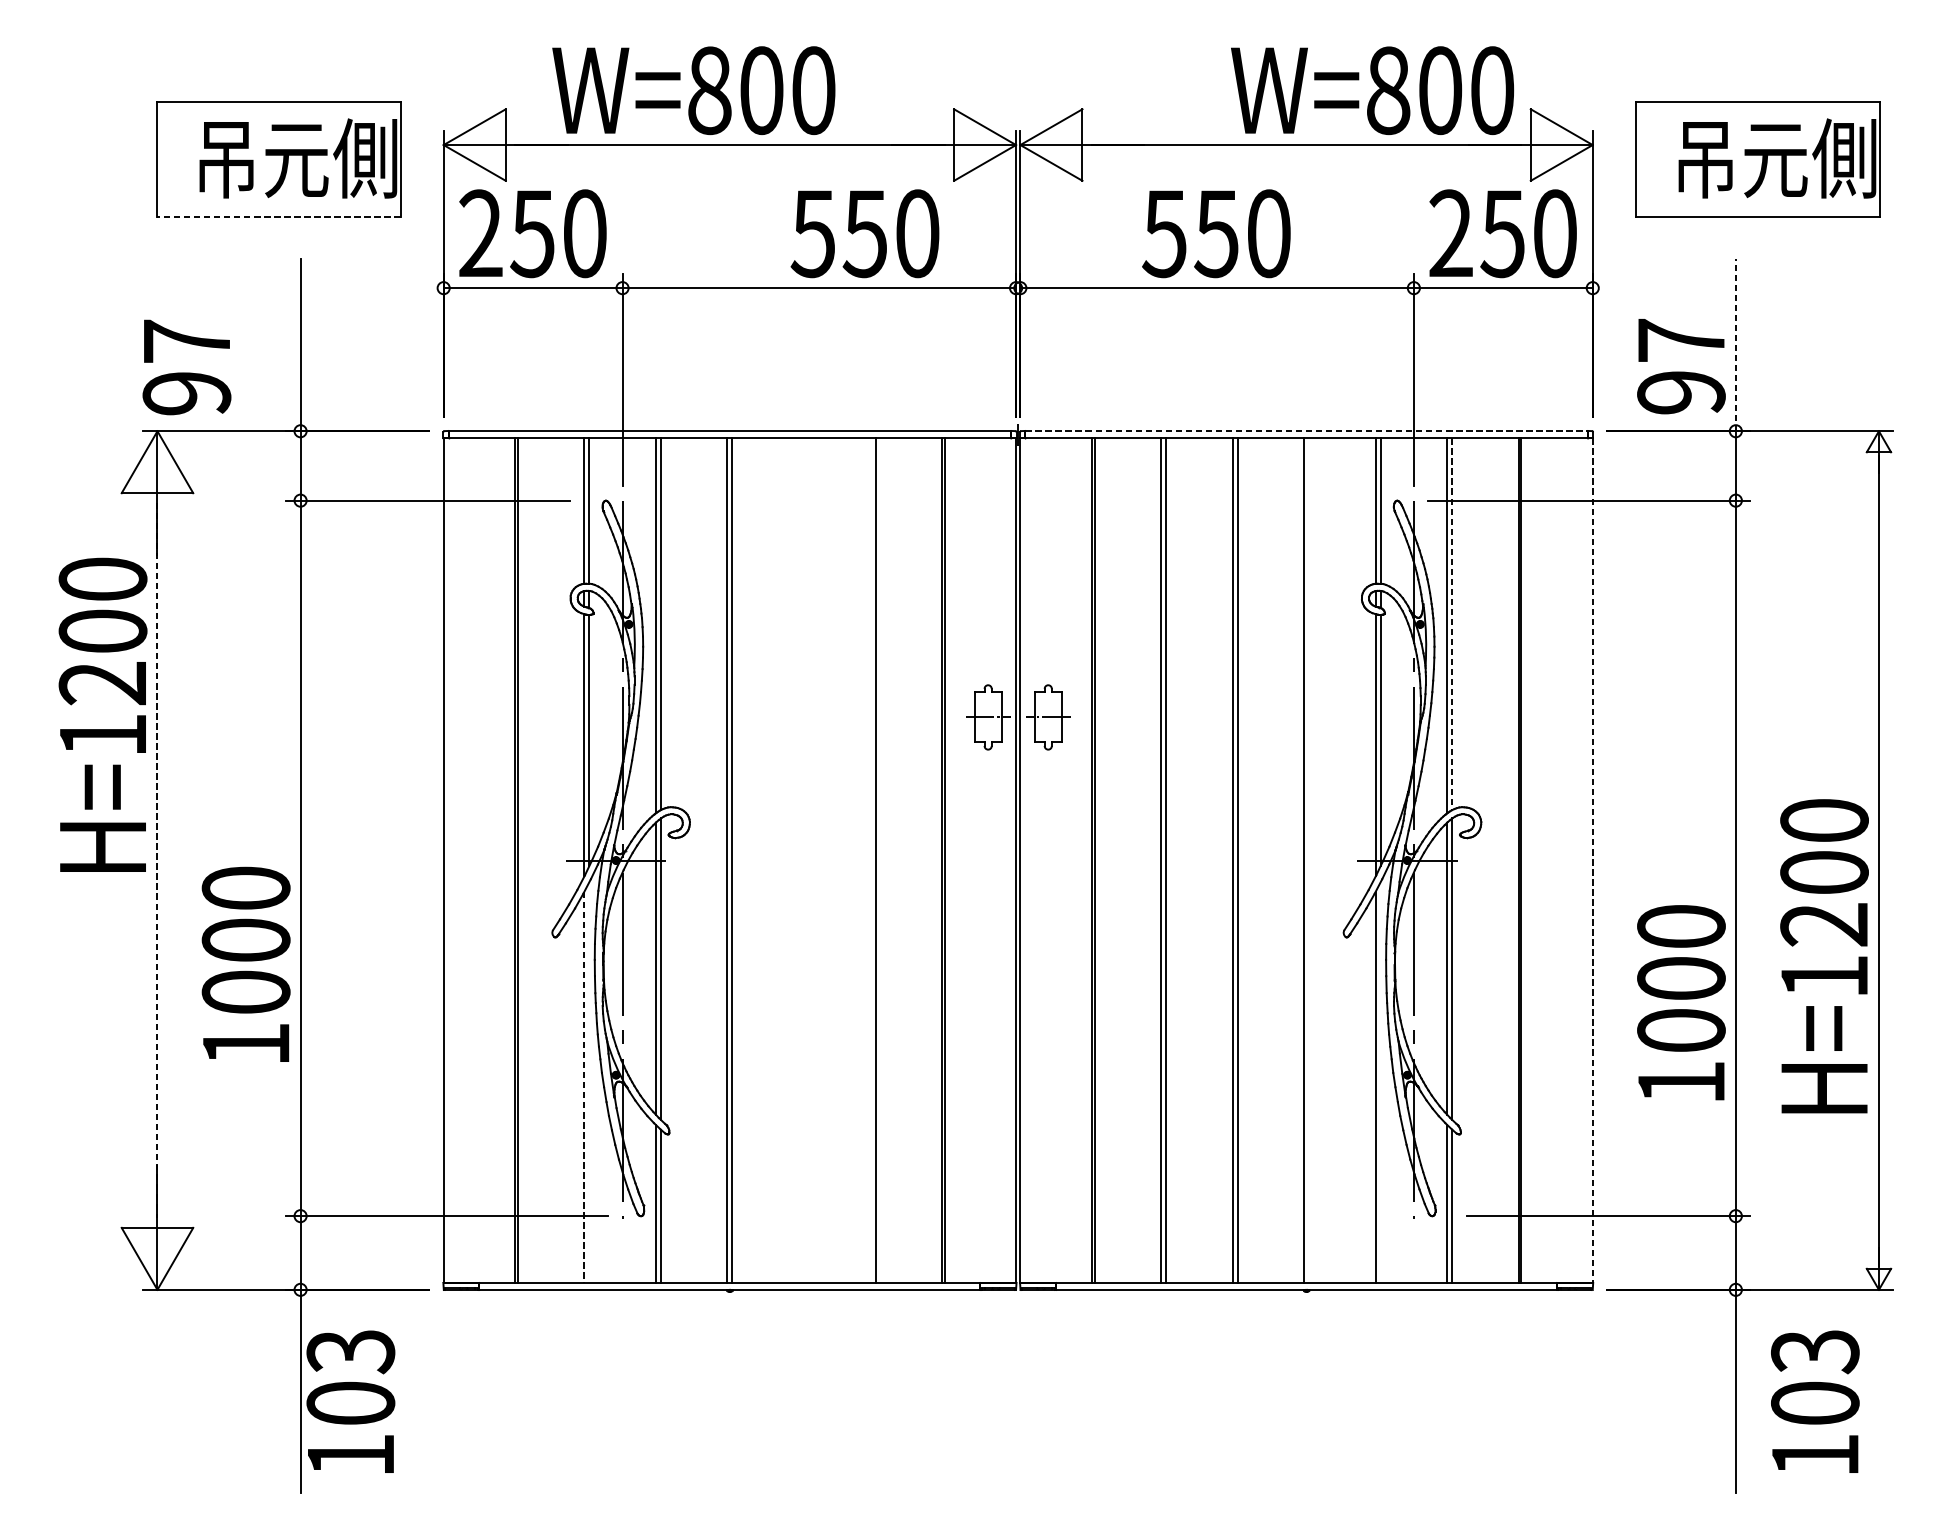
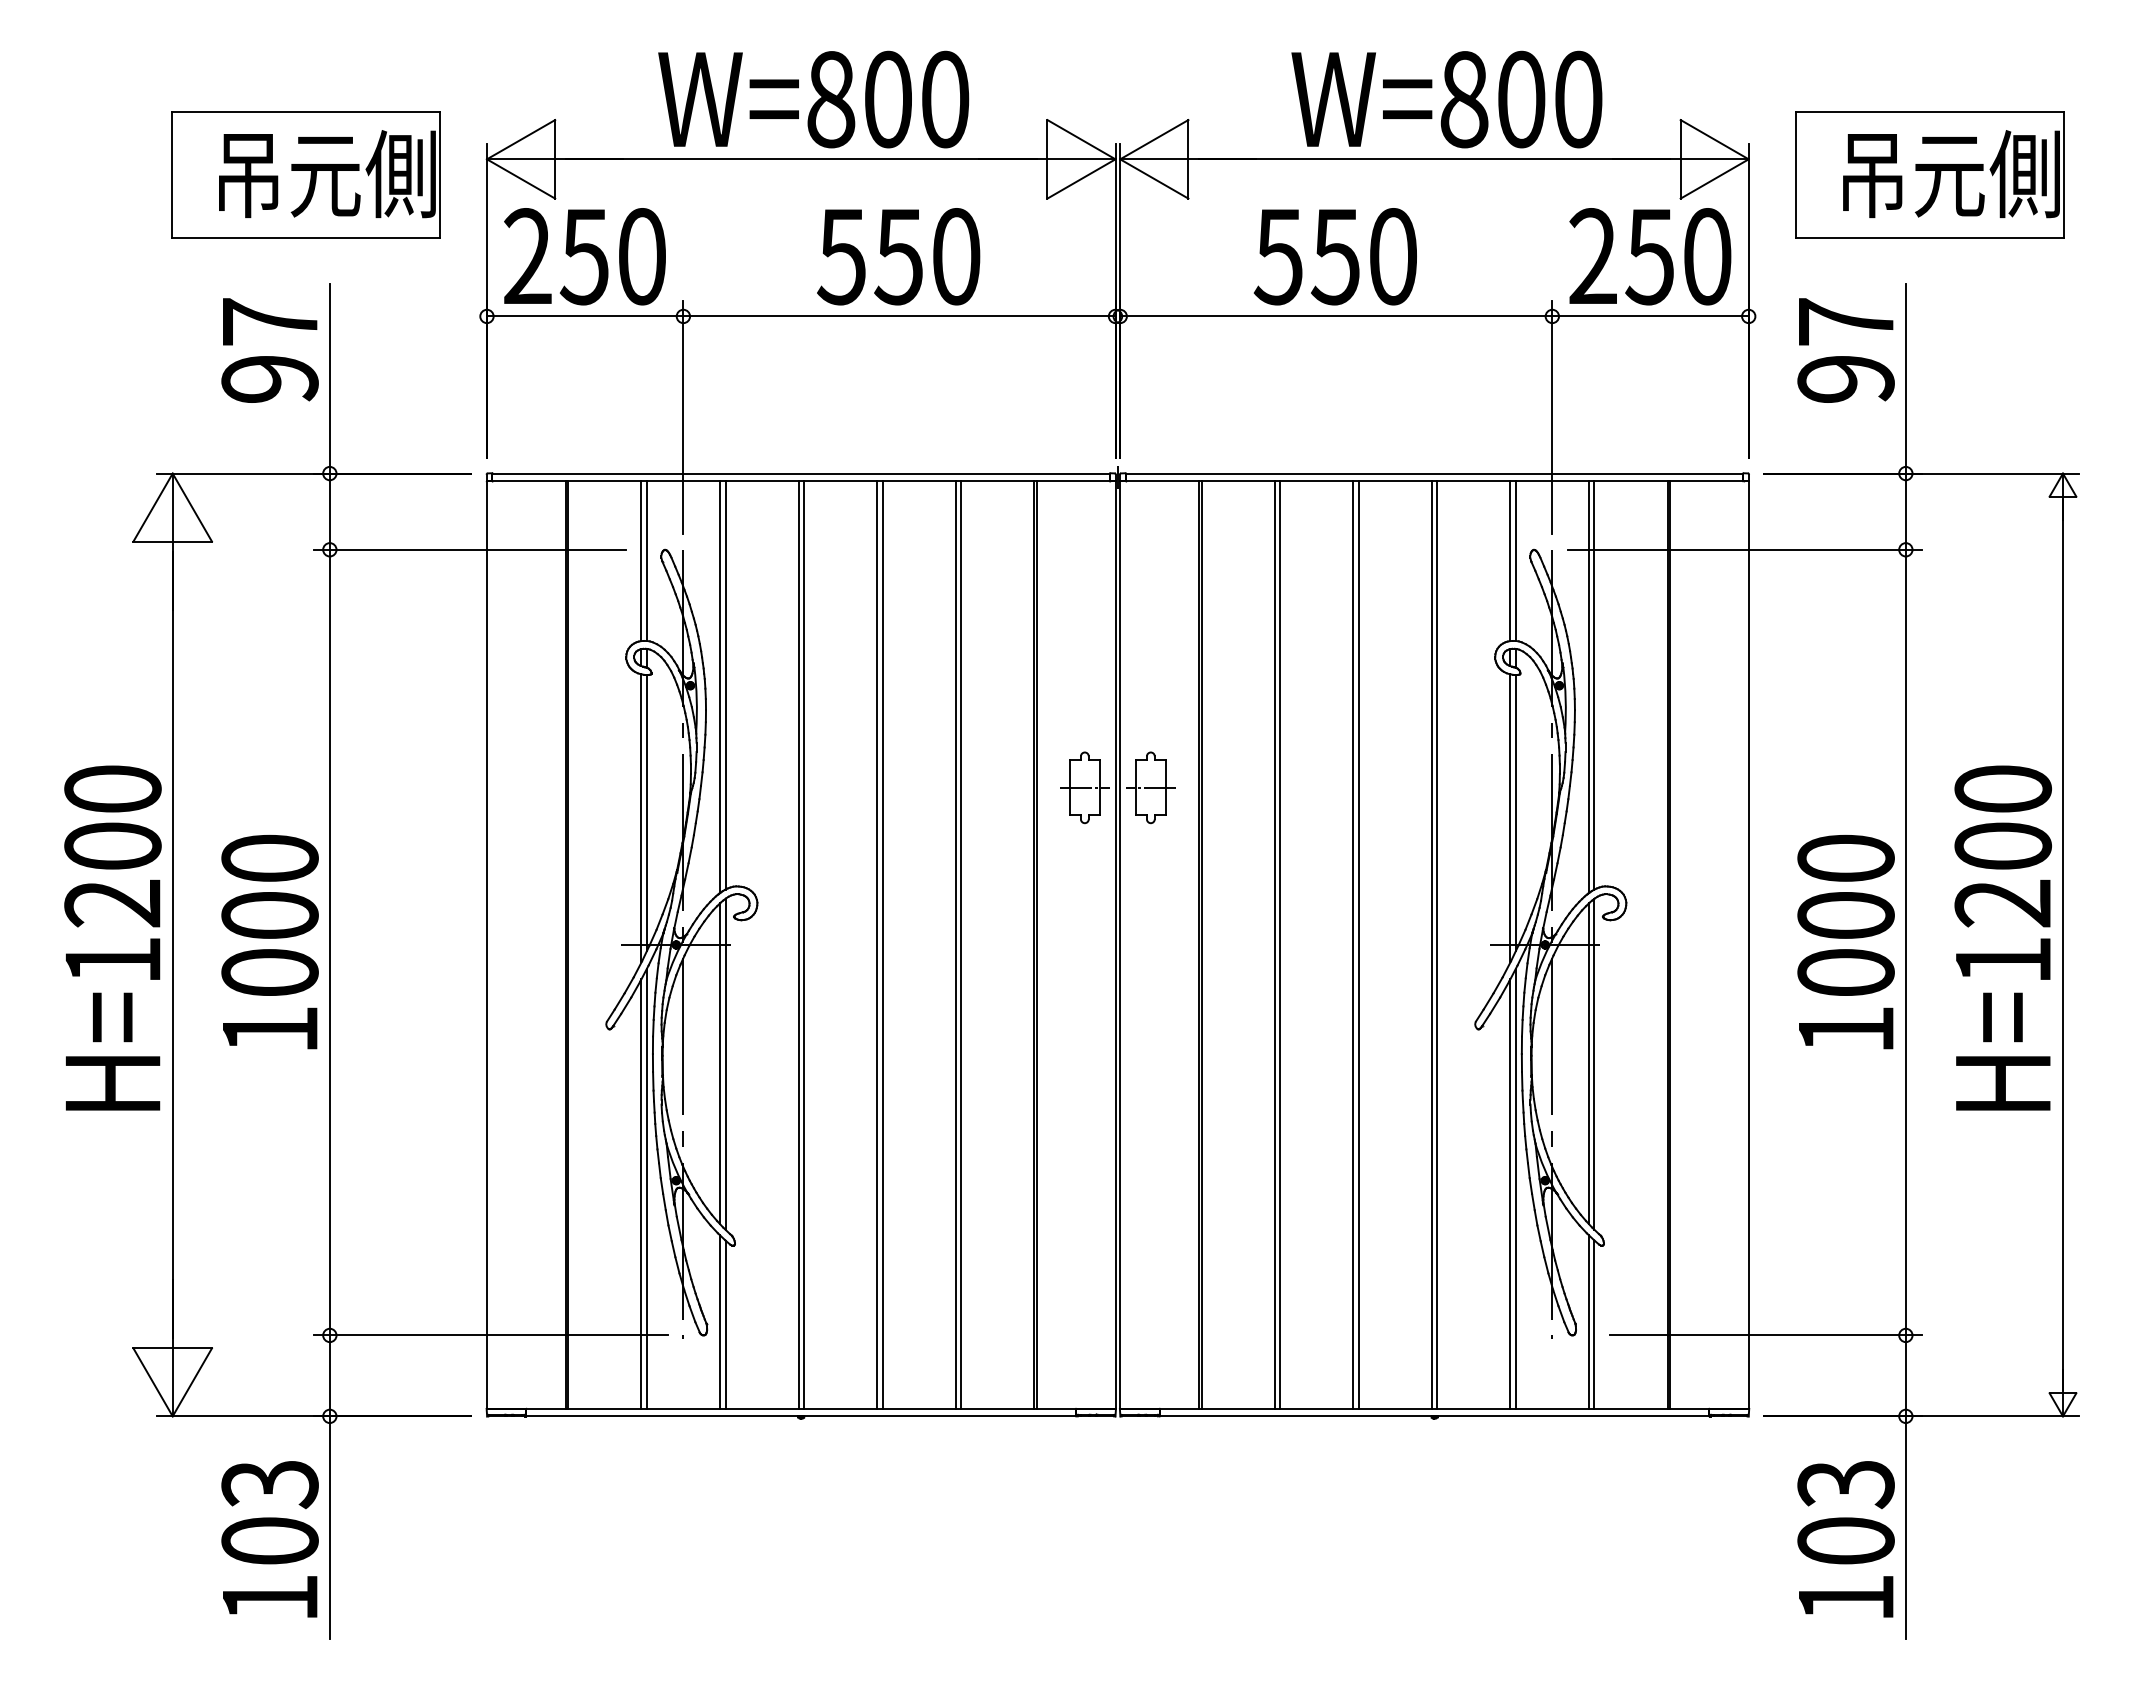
text: (693, 90) -> (813, 99), moved
text: (1372, 90) -> (1446, 99), moved
line: (278, 216) -> (305, 237), dashed -> solid
text: (864, 233) -> (898, 256), moved
line: (1735, 345) -> (1905, 379), dashed -> solid
text: (1680, 366) -> (1845, 350), moved
text: (186, 367) -> (269, 350), moved
line: (1306, 431) -> (1434, 473), dashed -> solid
line: (1452, 625) -> (1594, 686), dashed -> solid
text: (102, 714) -> (112, 937), moved
line: (157, 860) -> (172, 944), dashed -> solid
line: (799, 860) -> (877, 944), added
line: (803, 860) -> (882, 944), added
line: (870, 860) -> (955, 944), added
line: (1309, 860) -> (1437, 944), added
line: (1592, 860) -> (1748, 944), dashed -> solid
text: (1823, 955) -> (2002, 937), moved
text: (245, 964) -> (269, 942), moved
text: (1680, 1003) -> (1845, 942), moved
line: (588, 1082) -> (646, 1188), added
line: (1380, 1082) -> (1515, 1188), added
line: (584, 1086) -> (641, 1193), dashed -> solid
text: (350, 1401) -> (269, 1539), moved
text: (1814, 1401) -> (1845, 1539), moved

